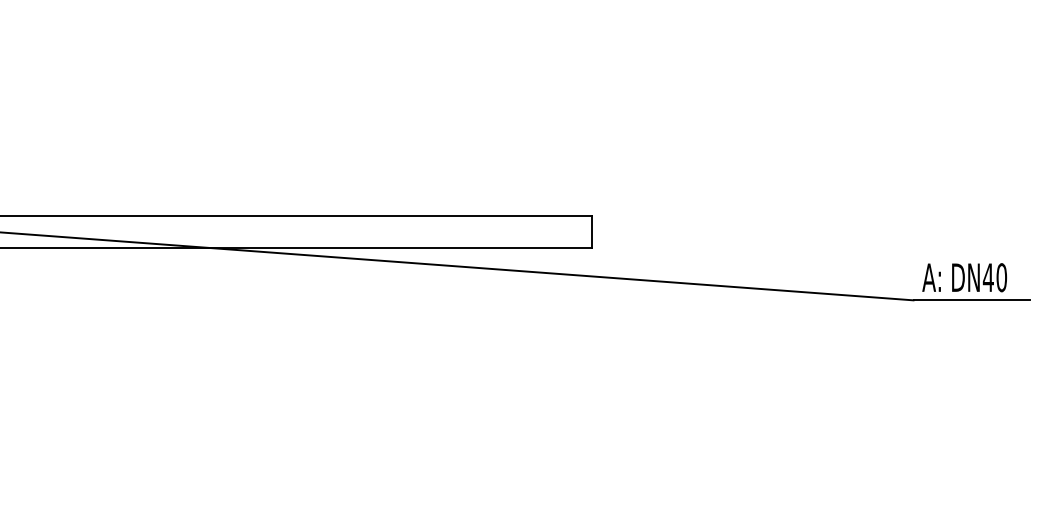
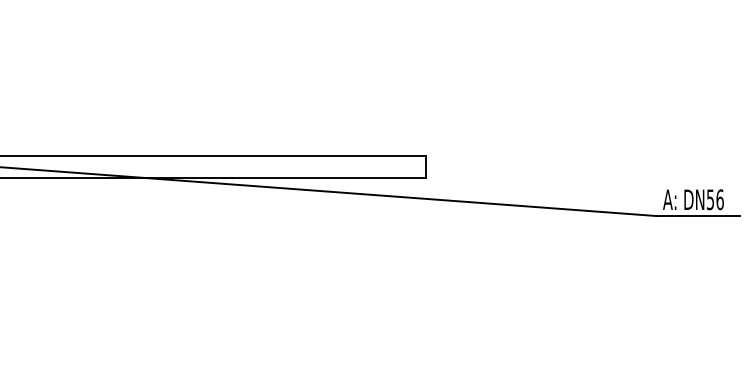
text: (994, 277) -> (714, 199), DN40 -> DN56

